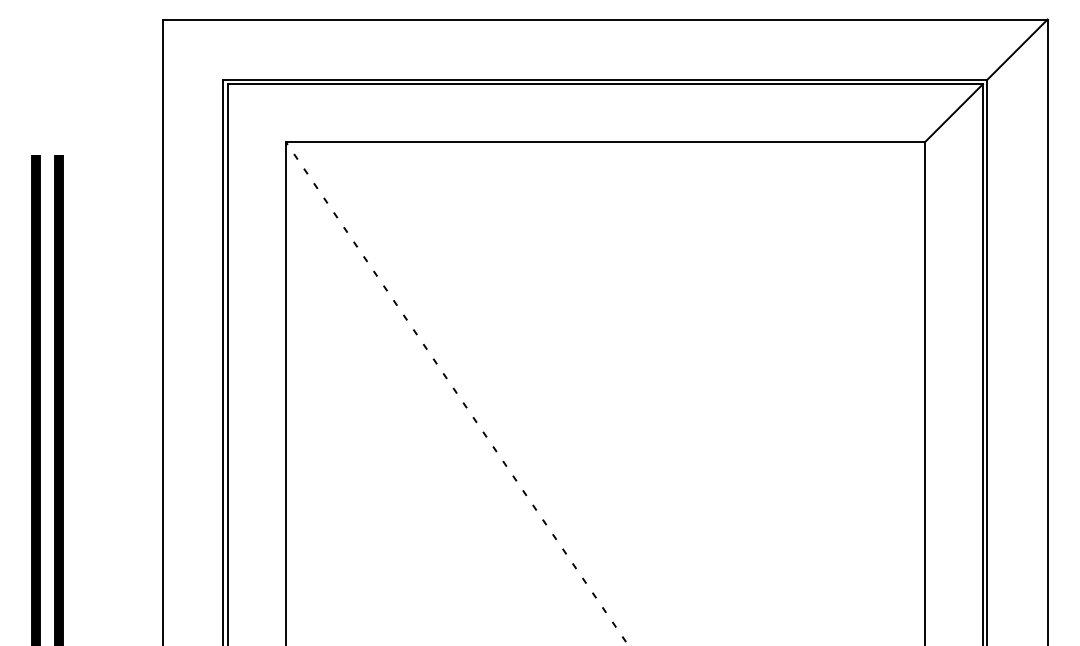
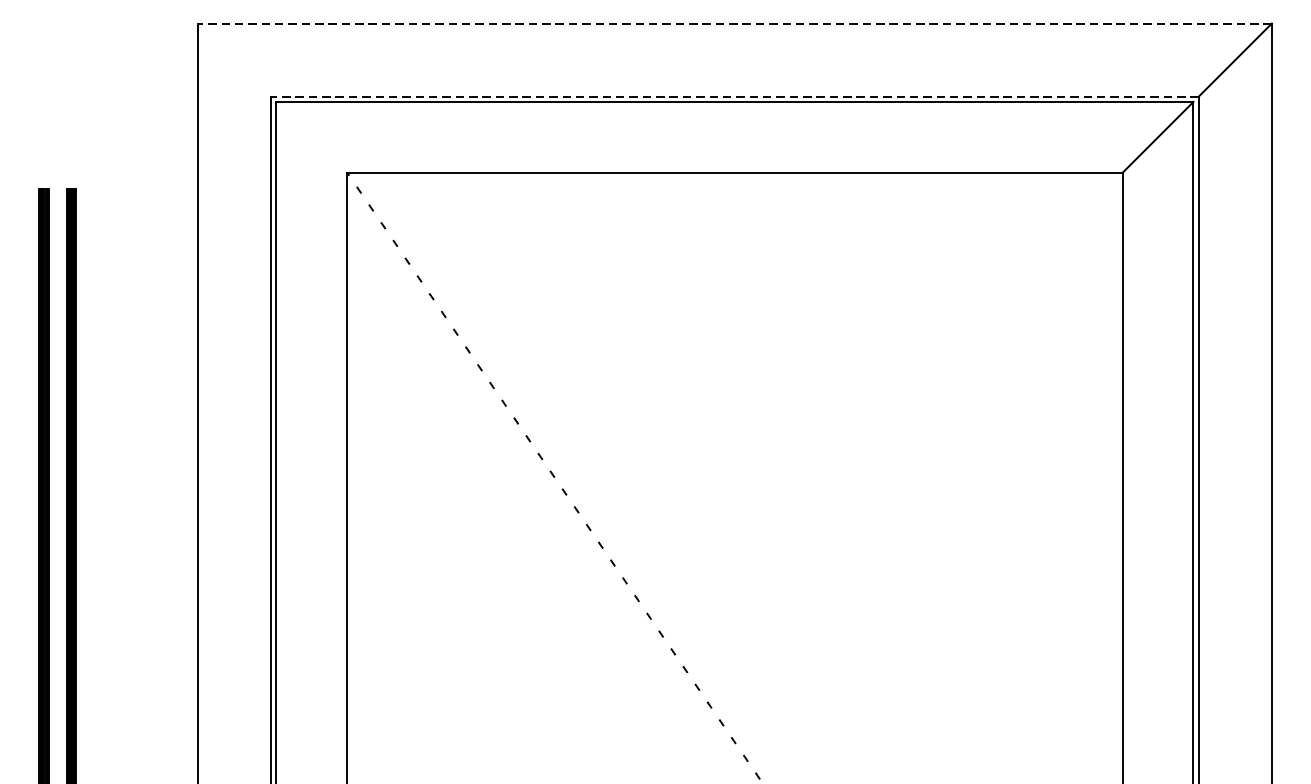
line: (604, 19) -> (733, 23), solid -> dashed
line: (604, 79) -> (733, 96), solid -> dashed

